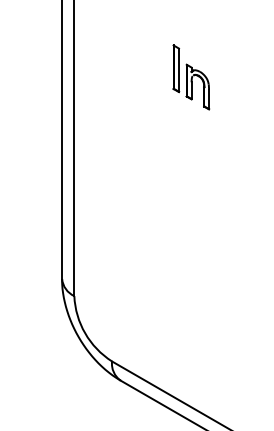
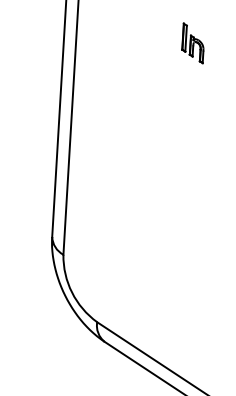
part: (191, 77) -> (193, 43), size x0.6

